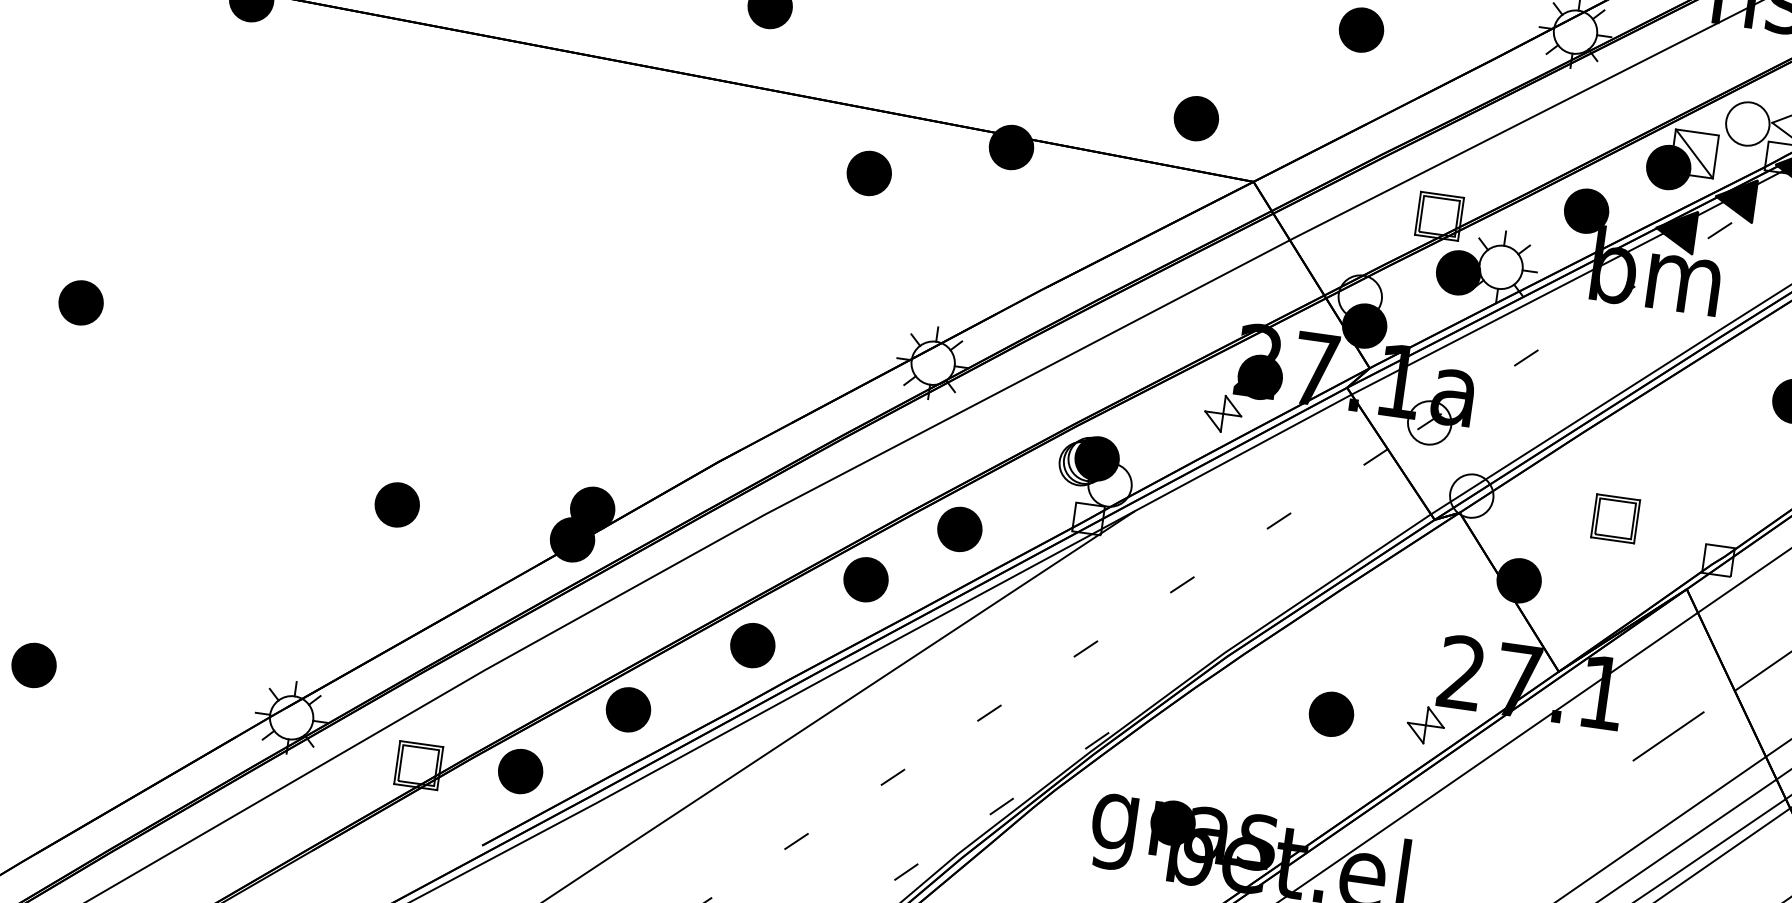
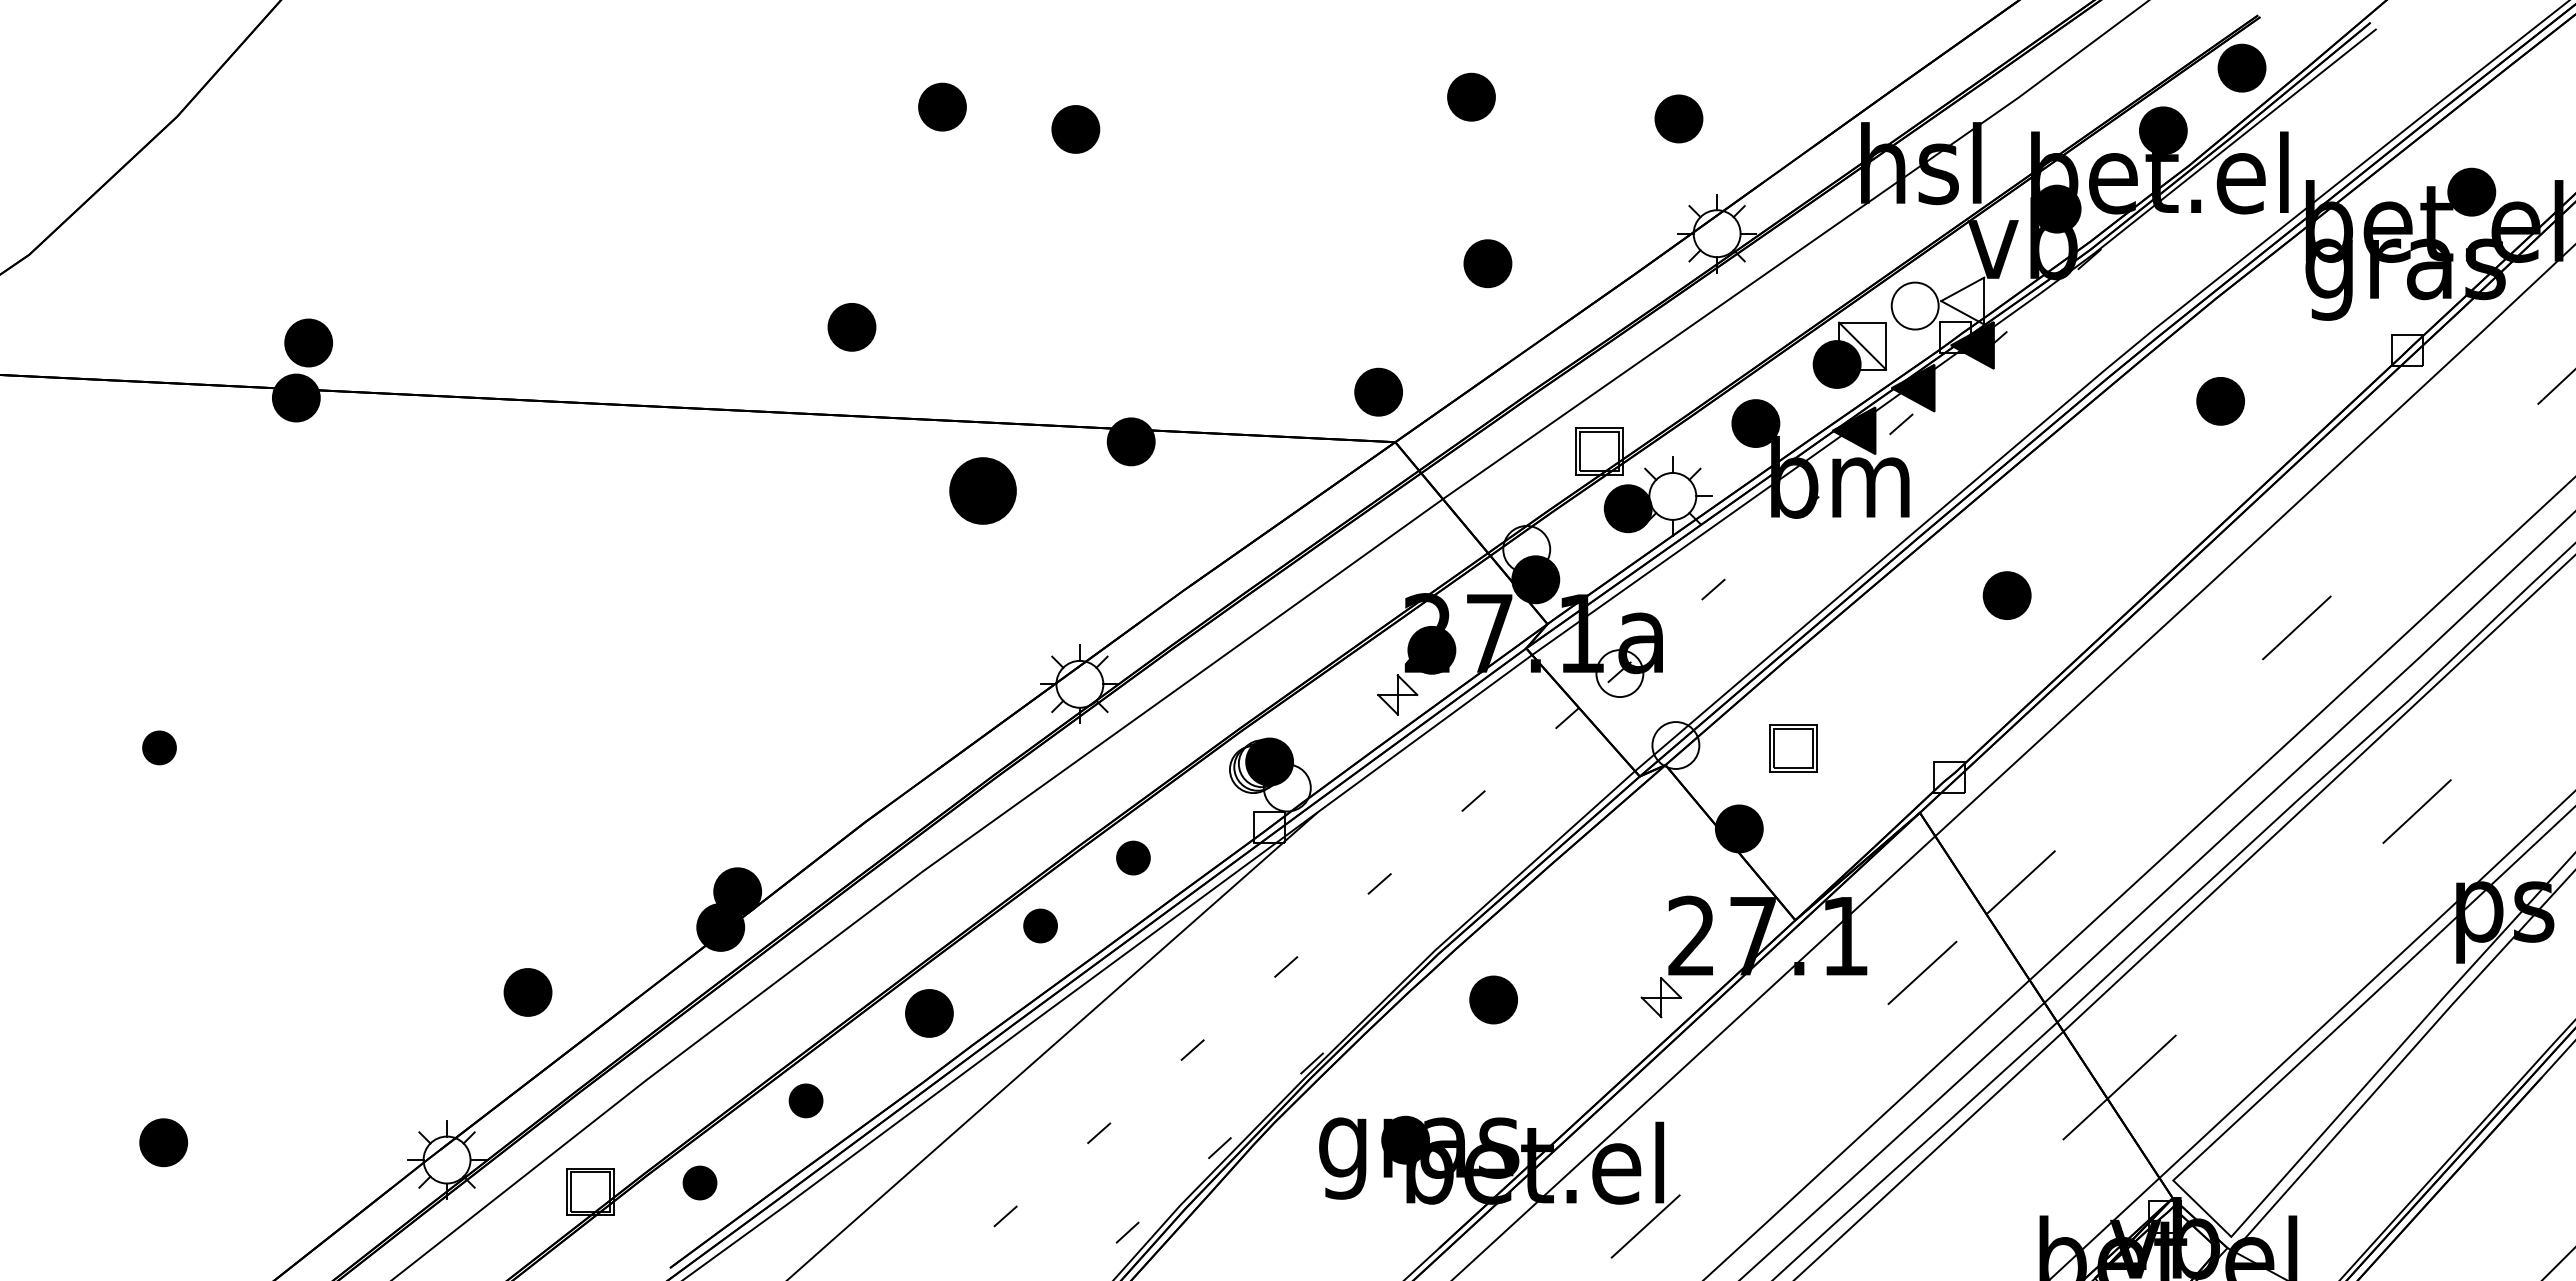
part: (1196, 117) -> (1378, 391), moved
part: (868, 172) -> (982, 490), size x1.4
part: (81, 302) -> (159, 747), size x0.7
part: (396, 504) -> (527, 992), moved
part: (1615, 519) -> (1793, 748), moved
part: (960, 528) -> (1133, 857), size x0.7
part: (865, 579) -> (1040, 925), size x0.7
part: (627, 709) -> (805, 1100), size x0.7
part: (1331, 713) -> (1493, 999), moved
part: (520, 770) -> (699, 1182), size x0.7

